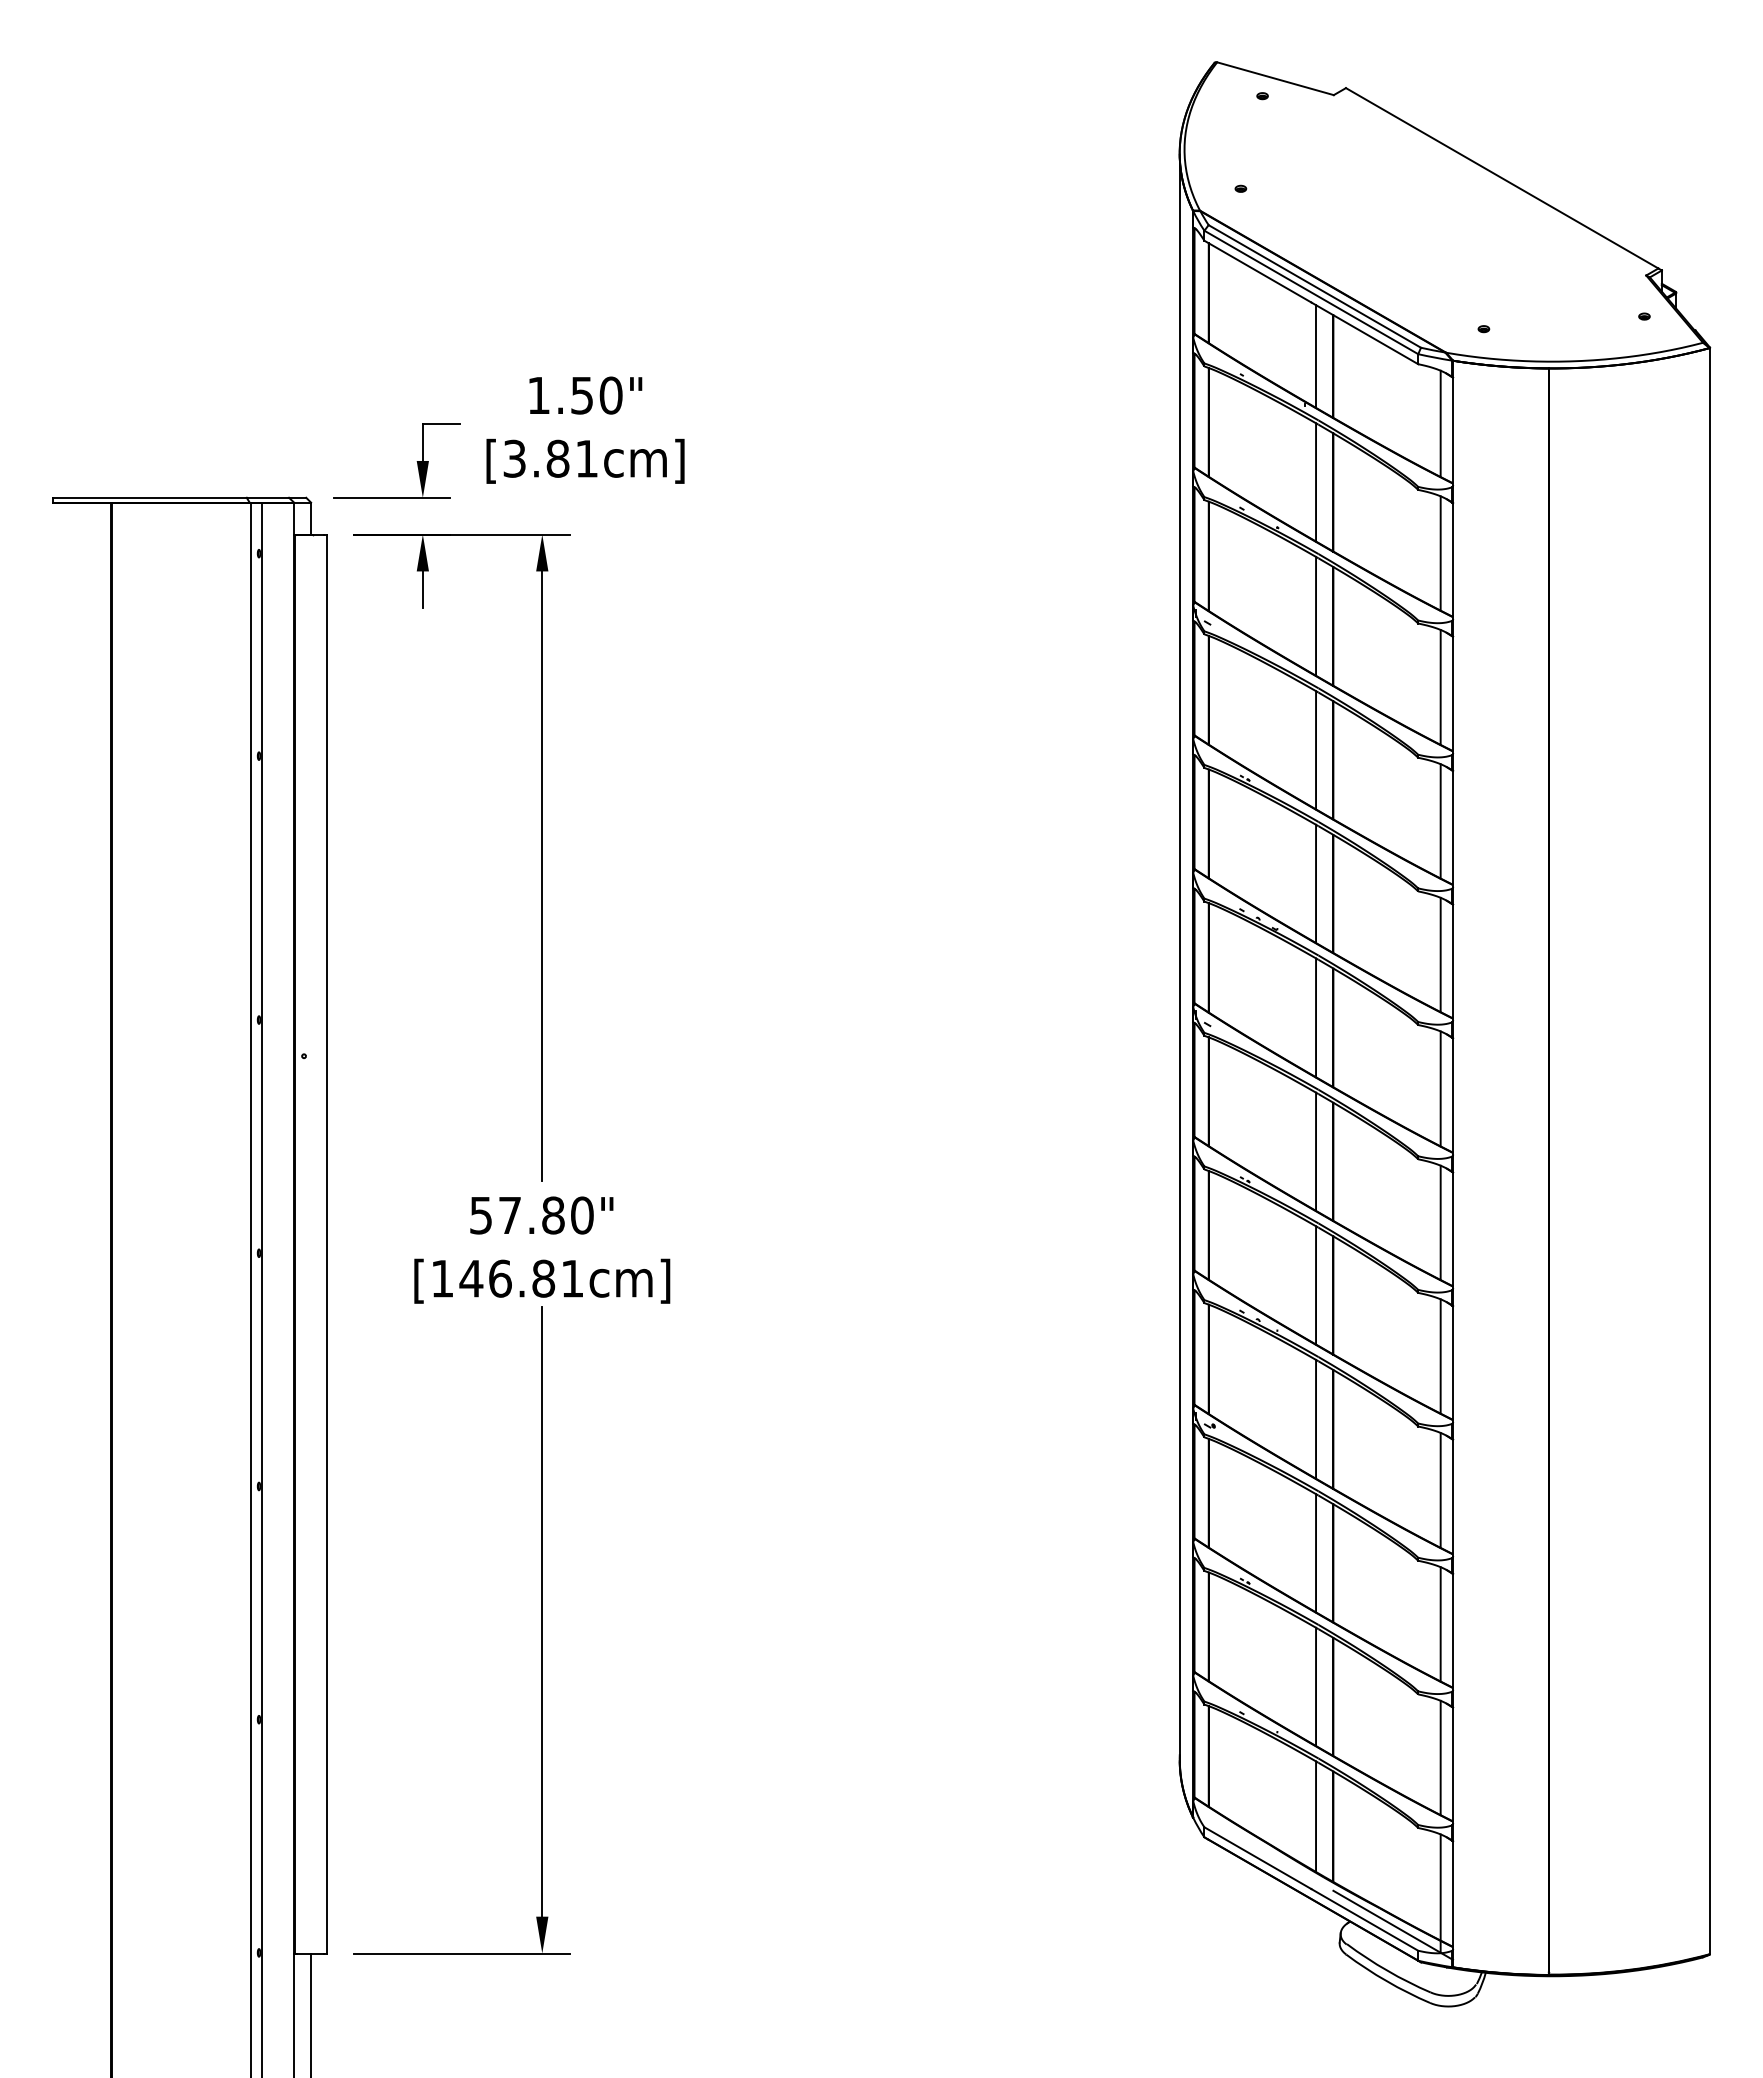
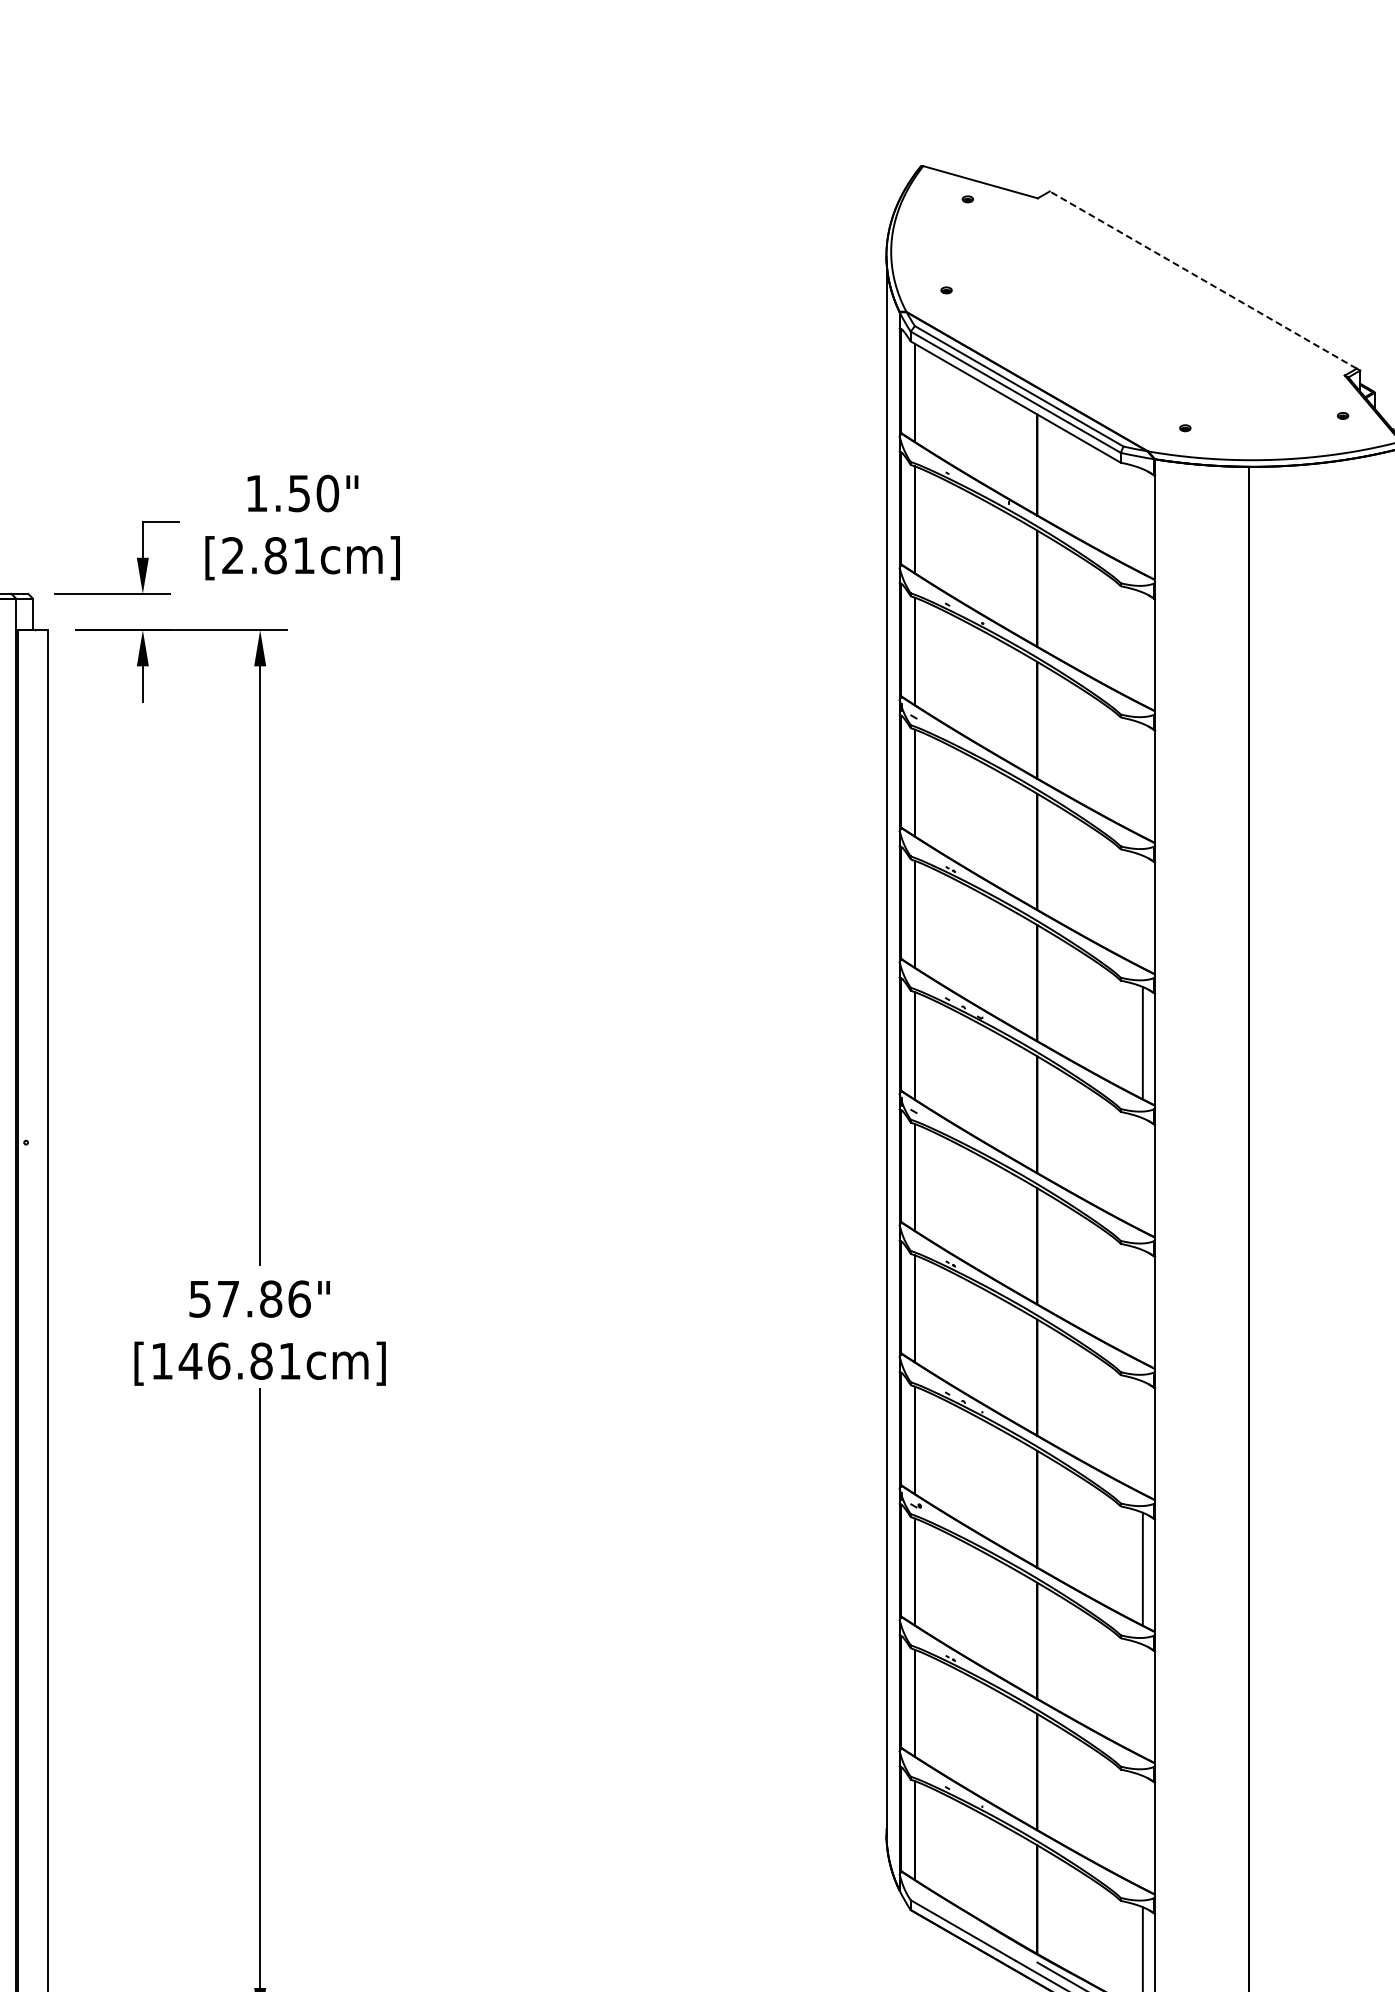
line: (1501, 178) -> (1202, 280), solid -> dashed
line: (1316, 356) -> (1020, 455), removed
line: (1440, 423) -> (1142, 520), removed
text: (514, 458) -> (232, 555), [3.81cm] -> [2.81cm]
line: (1316, 482) -> (1020, 578), removed
line: (1440, 553) -> (1142, 648), removed
line: (1316, 615) -> (1020, 709), removed
line: (1440, 686) -> (1142, 779), removed
line: (1316, 750) -> (1020, 842), removed
line: (1440, 821) -> (1142, 912), removed
line: (1316, 883) -> (1020, 972), removed
line: (1316, 1017) -> (1020, 1104), removed
line: (1440, 1088) -> (1142, 1174), removed
line: (1316, 1151) -> (1020, 1236), removed
text: (582, 1215) -> (299, 1299), 57.80" -> 57.86"
line: (1440, 1222) -> (1142, 1305), removed
line: (1316, 1285) -> (1020, 1367), removed
line: (1440, 1356) -> (1142, 1437), removed
line: (1316, 1418) -> (1020, 1498), removed
line: (1316, 1553) -> (1020, 1631), removed
line: (1440, 1624) -> (1142, 1700), removed
line: (1316, 1686) -> (1020, 1761), removed
line: (1440, 1757) -> (1142, 1831), removed
line: (1316, 1816) -> (1020, 1889), removed

